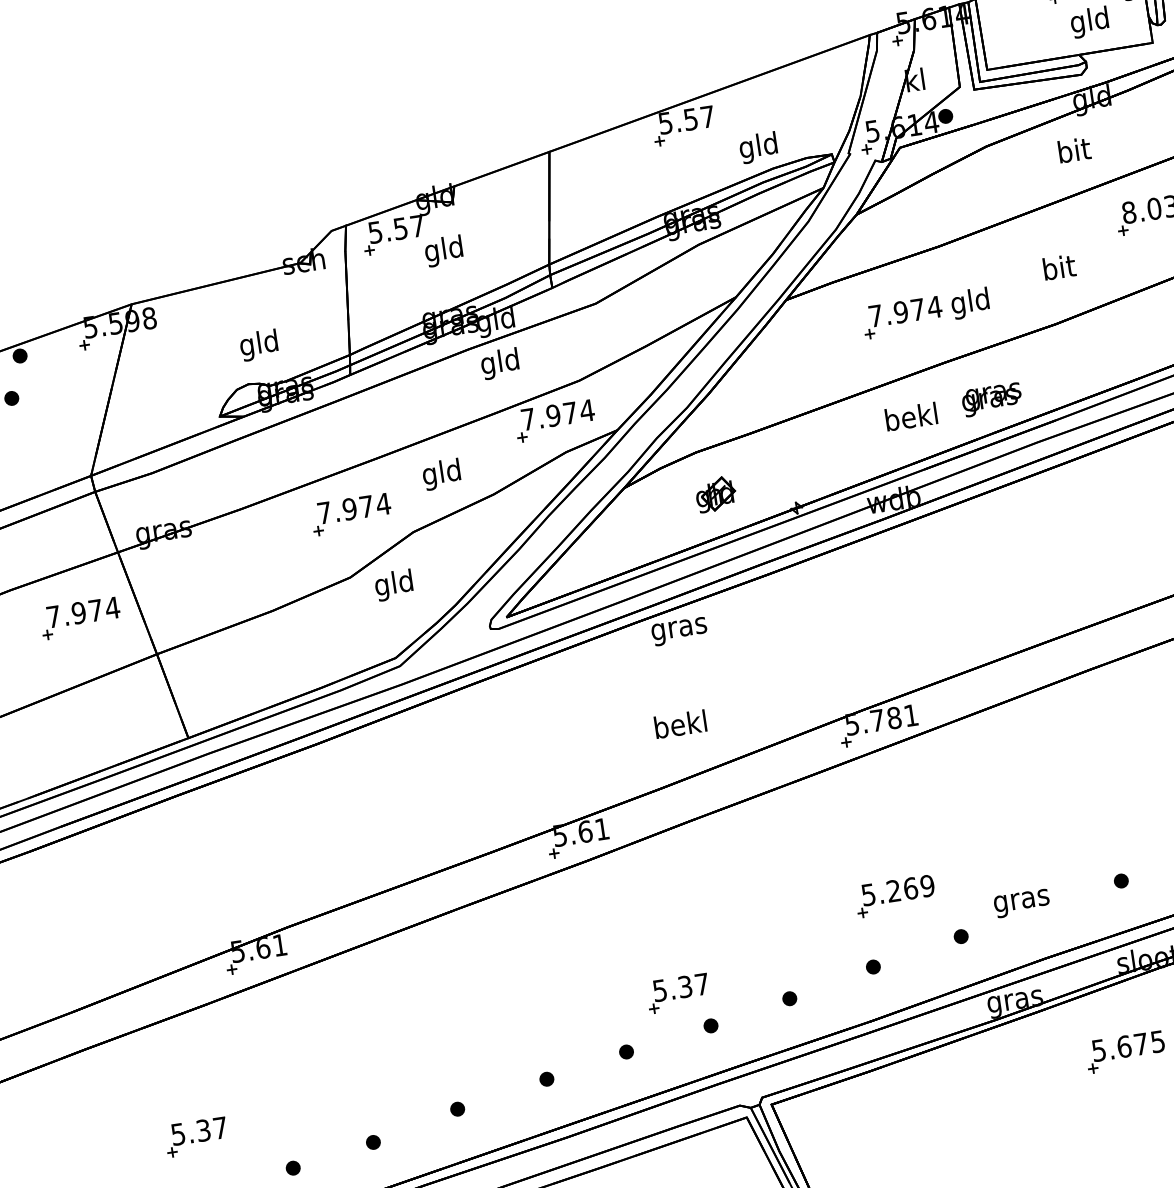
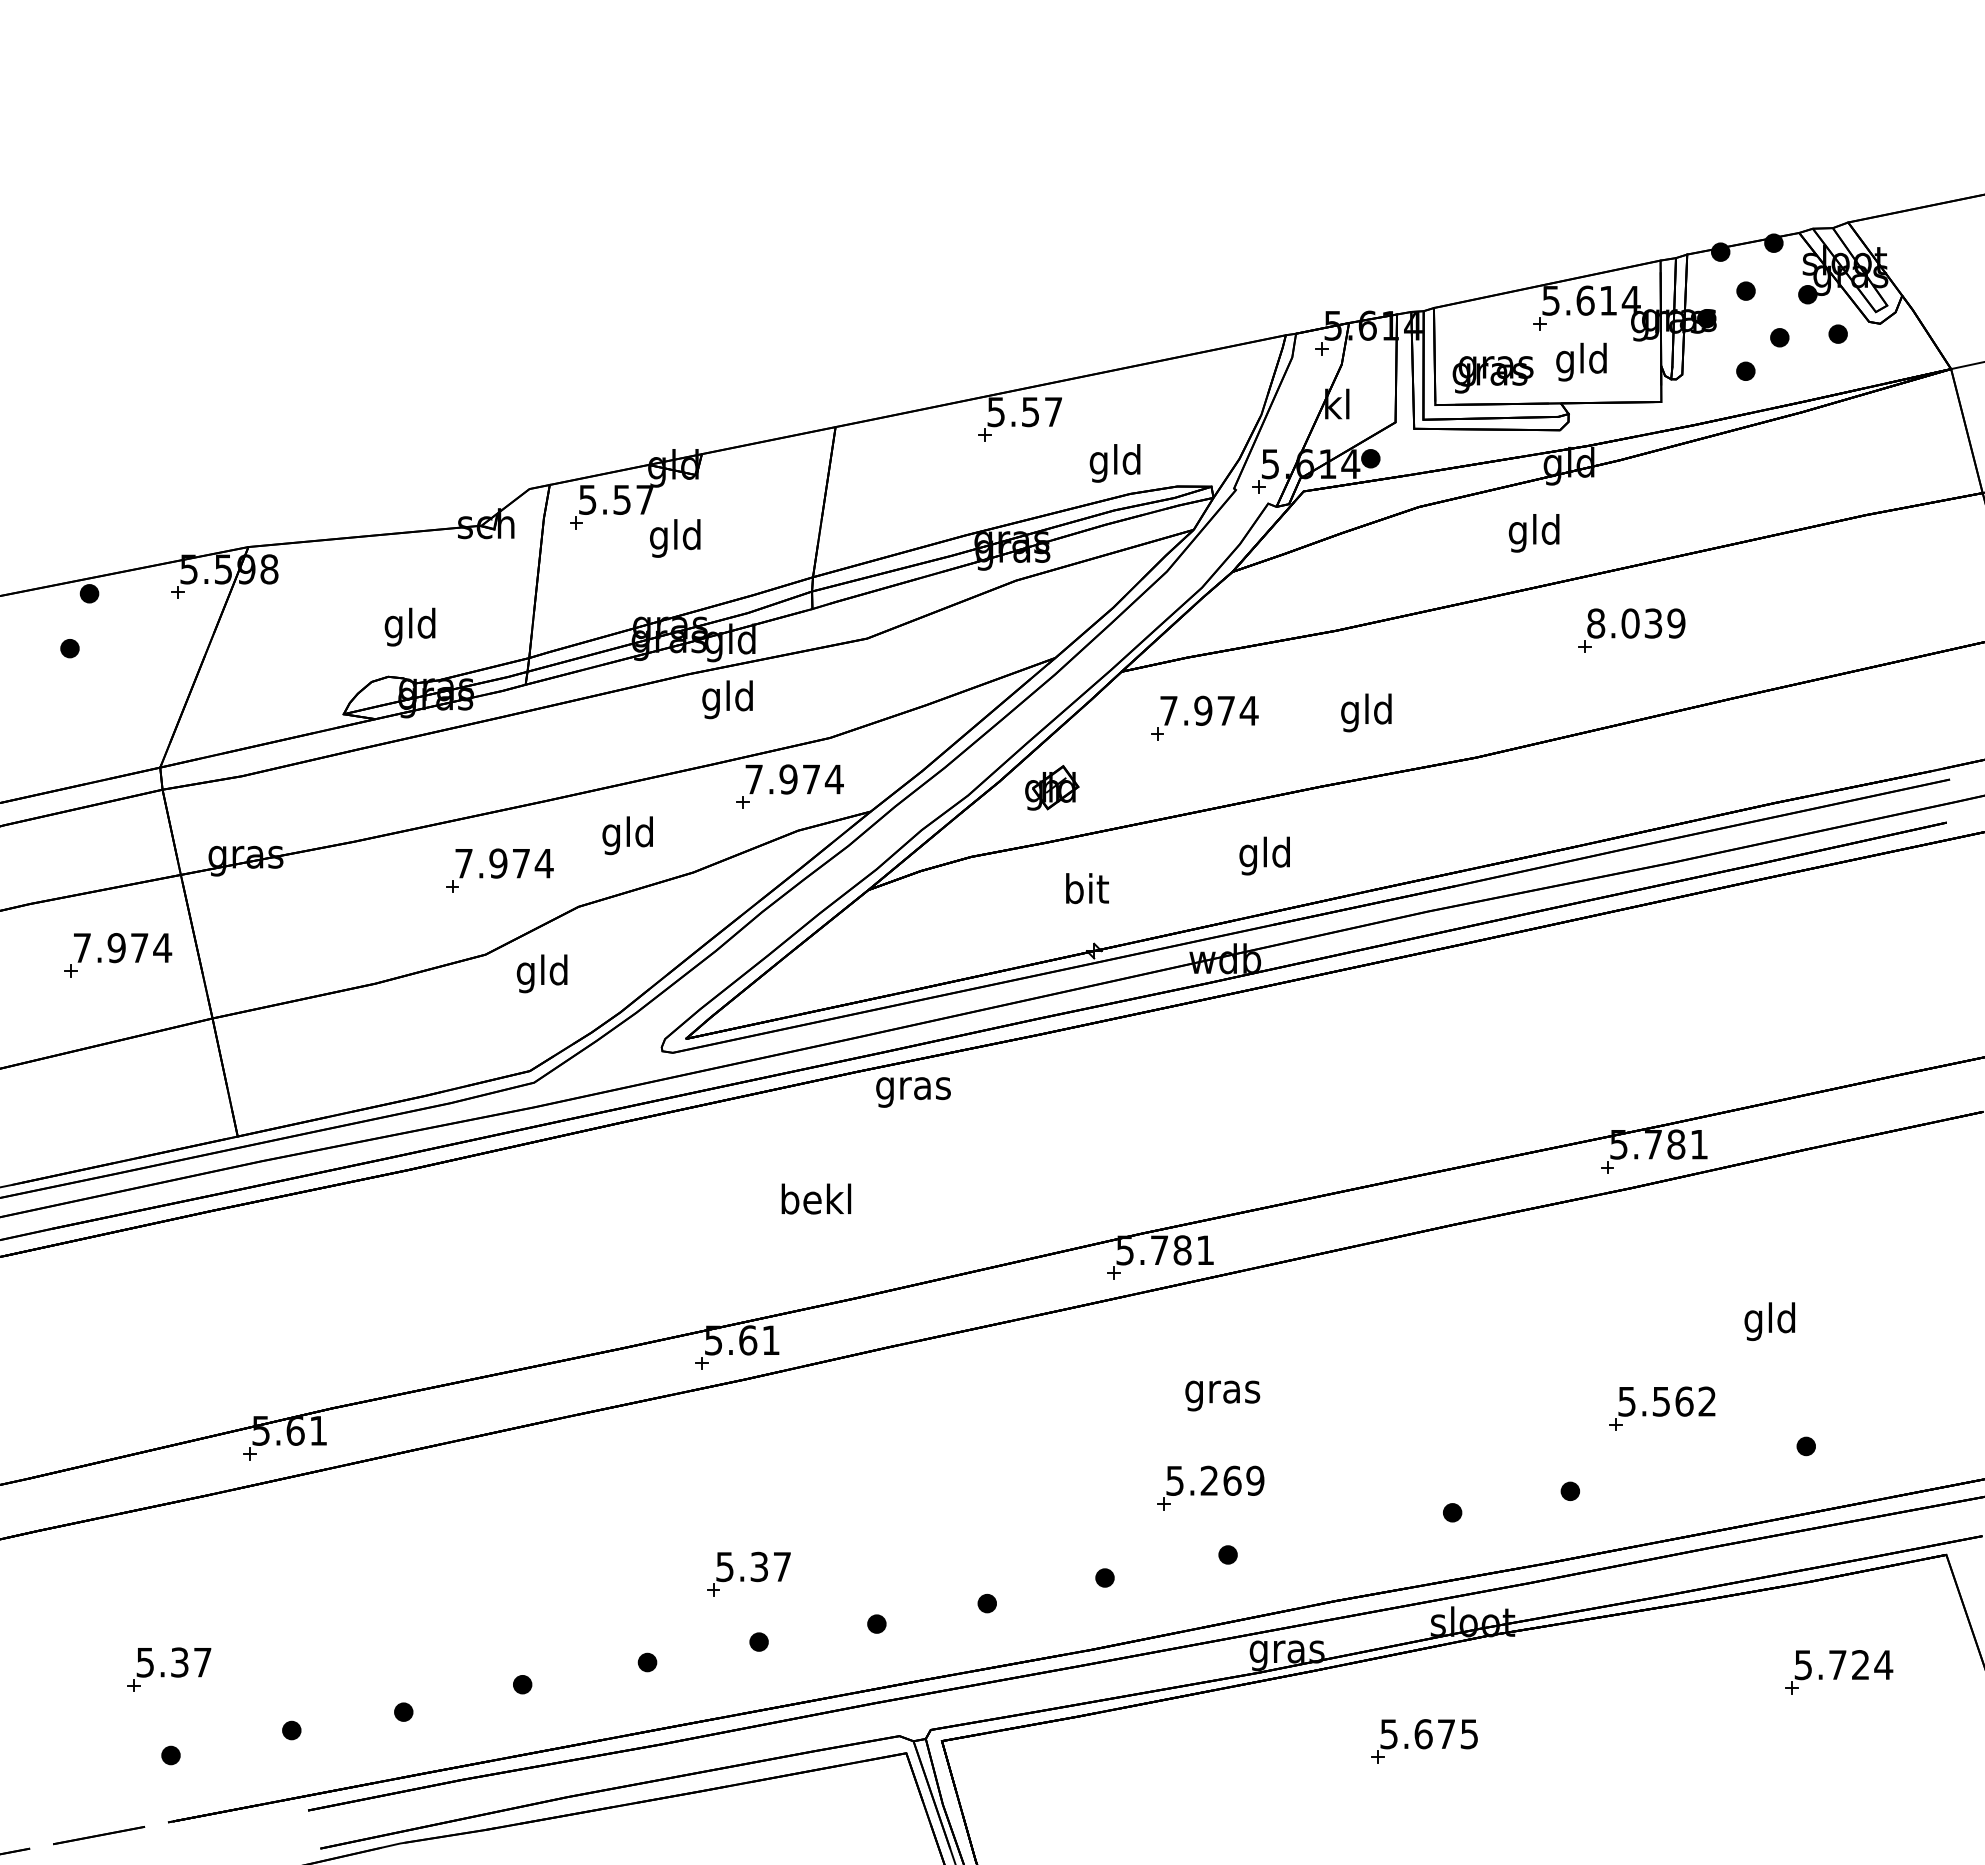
text: (1073, 153) -> (1533, 533), bit -> gld
text: (1059, 267) -> (1087, 888), moved
part: (902, 316) -> (1204, 717), moved
text: (991, 399) -> (1492, 374), moved
text: (911, 419) -> (1264, 855), bekl -> gld
part: (716, 494) -> (1052, 787), moved
text: (680, 723) -> (816, 1198), moved
part: (895, 895) -> (1210, 1487), moved
text: (1021, 903) -> (1222, 1395), moved
part: (678, 992) -> (748, 1573), moved

